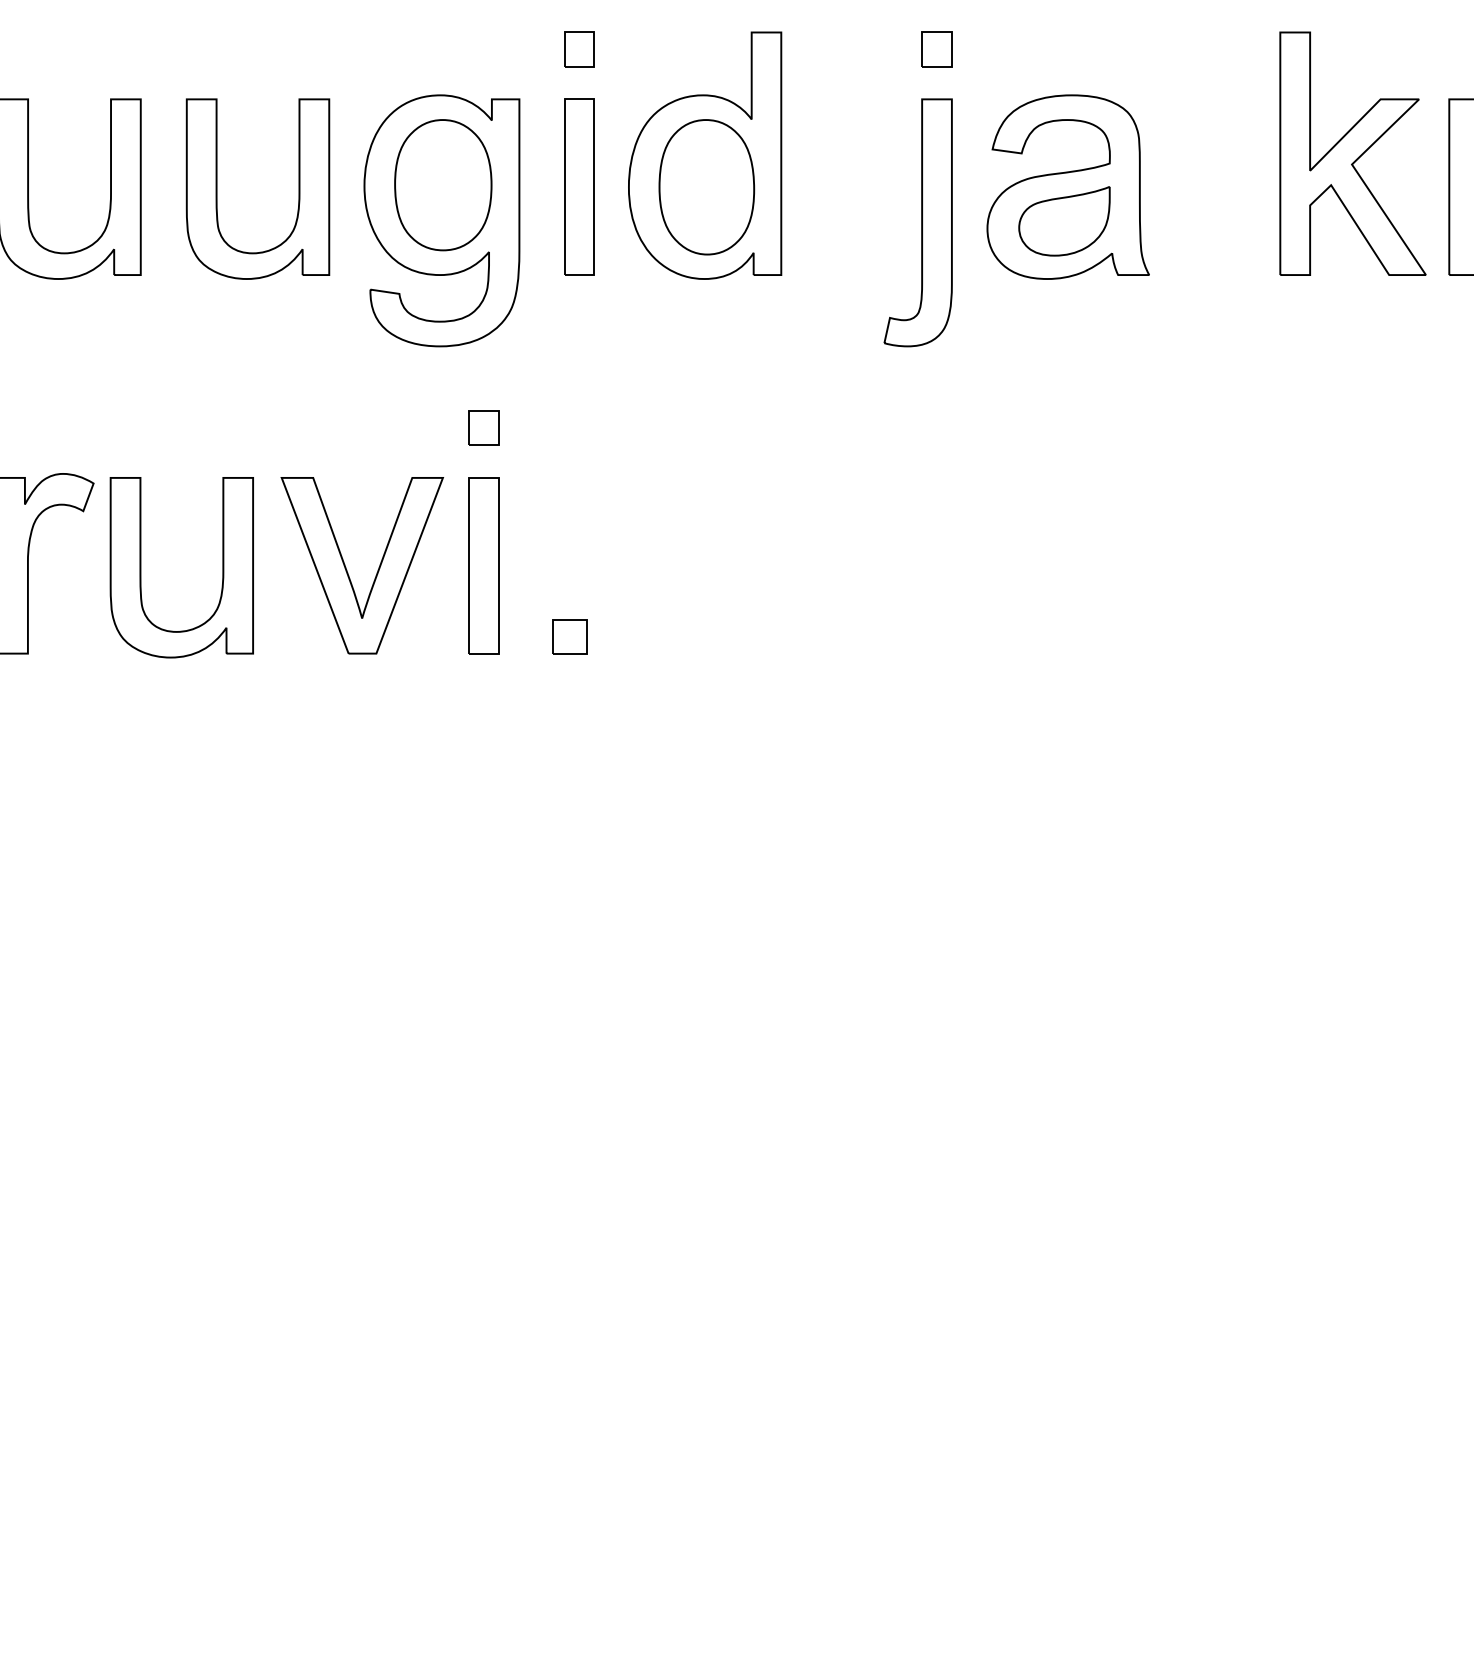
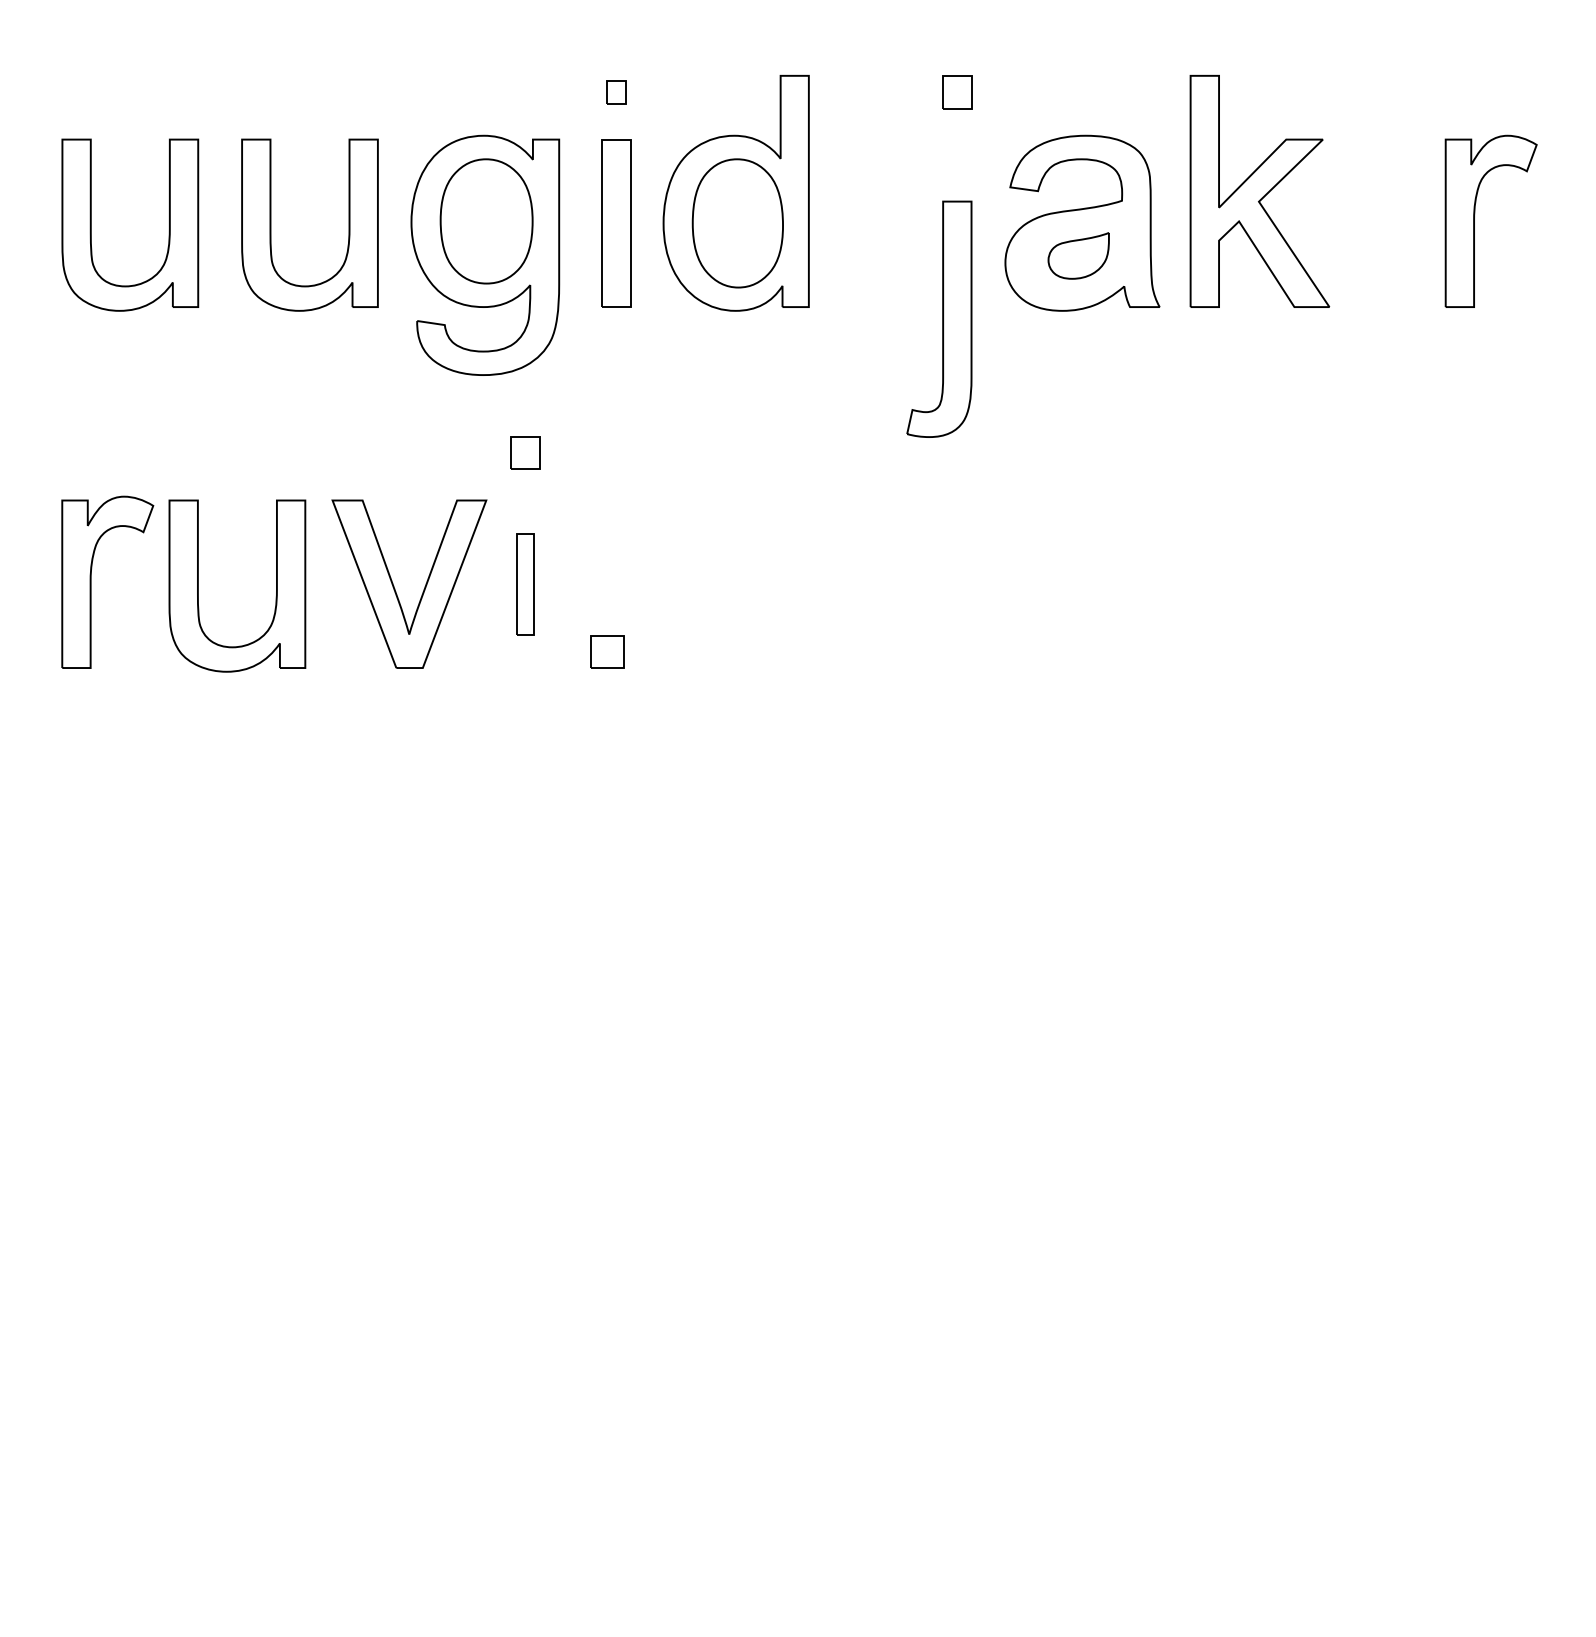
part: (579, 49) -> (616, 92), size x0.7
part: (1352, 153) -> (1259, 191), moved
part: (1064, 220) -> (1078, 255), size x0.7
part: (918, 221) -> (939, 318), moved
part: (484, 566) -> (525, 584), size x0.6

